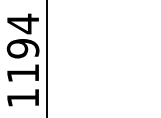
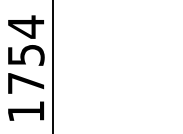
text: (22, 60) -> (25, 68), 1194 -> 1754

